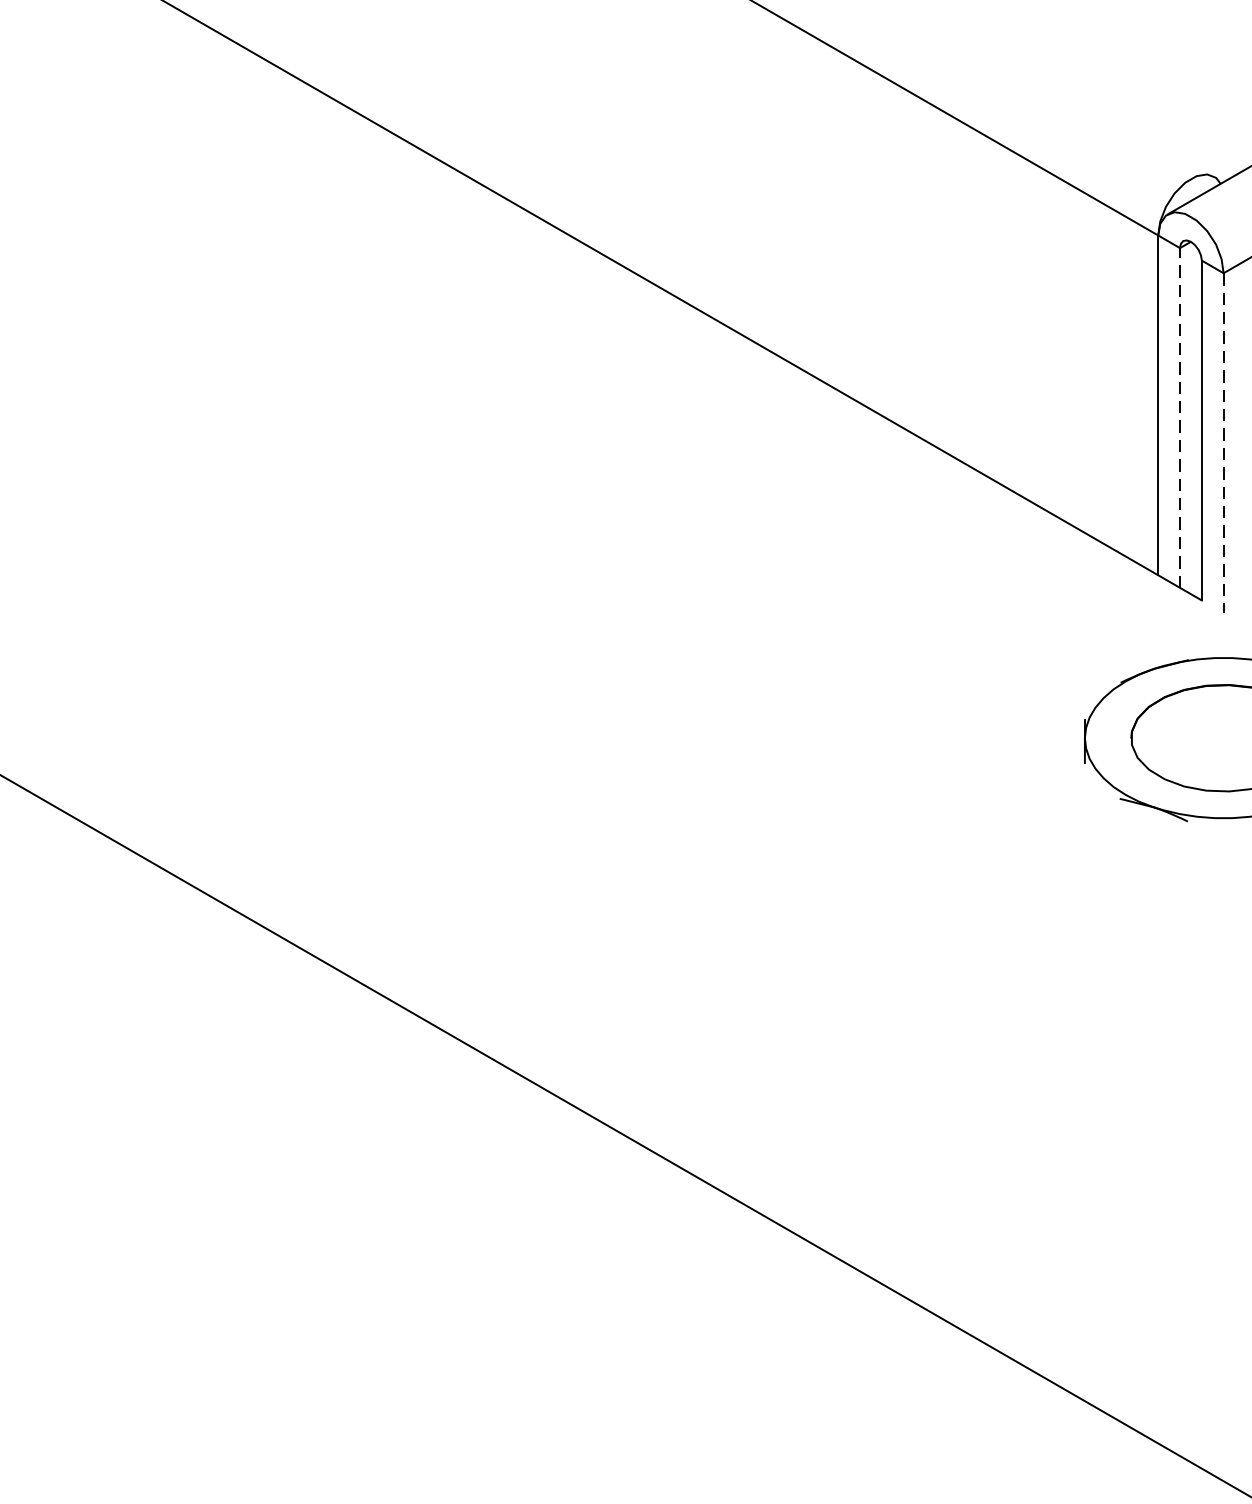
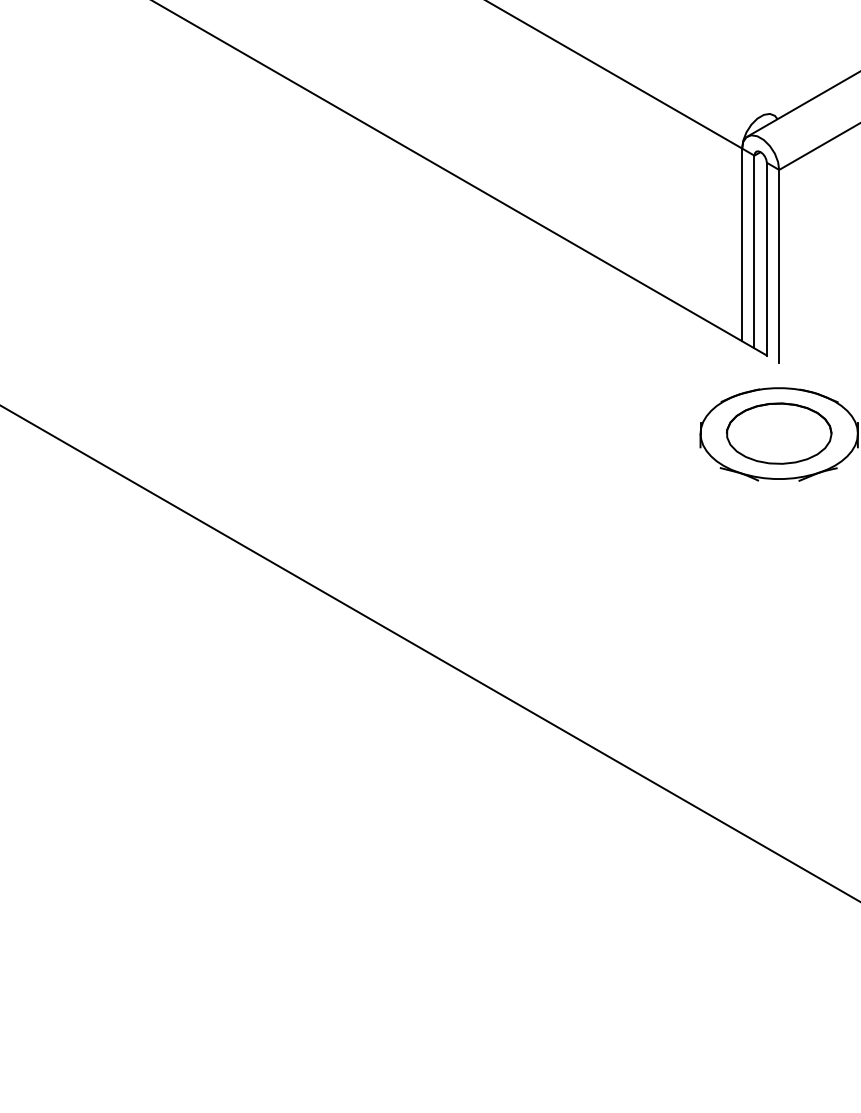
line: (1180, 417) -> (754, 251), dashed -> solid
line: (1224, 443) -> (779, 266), dashed -> solid

